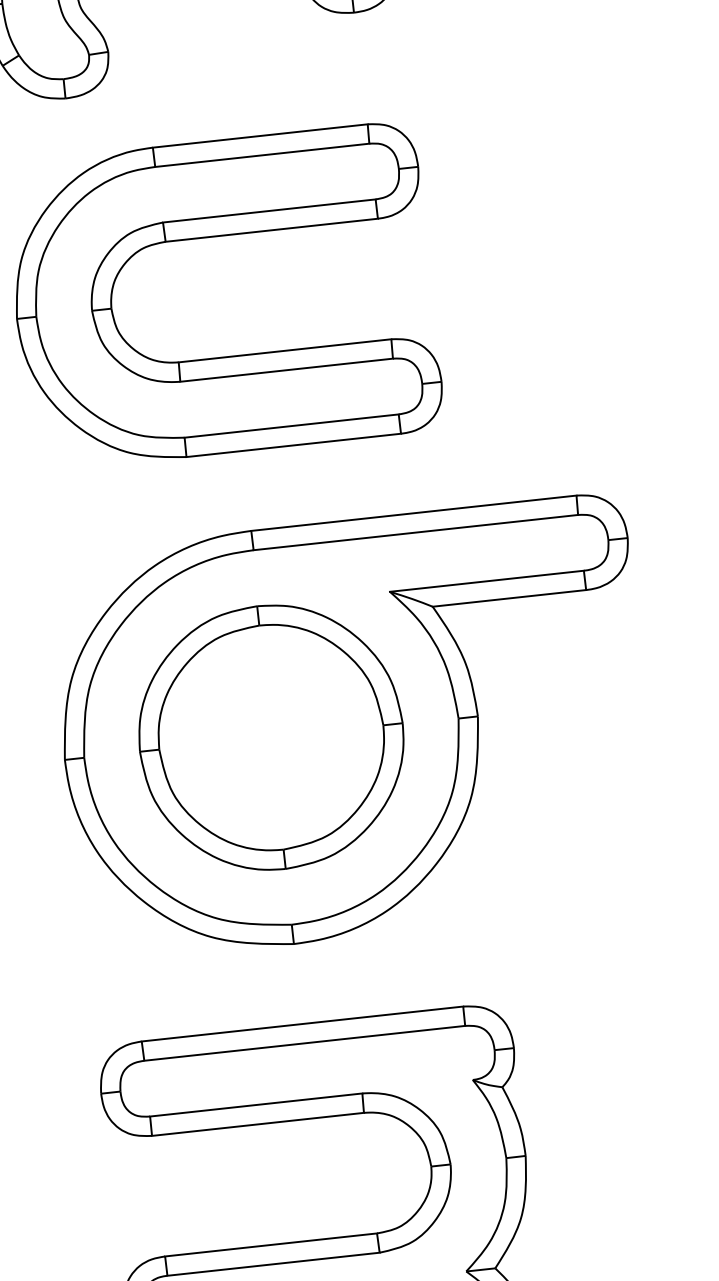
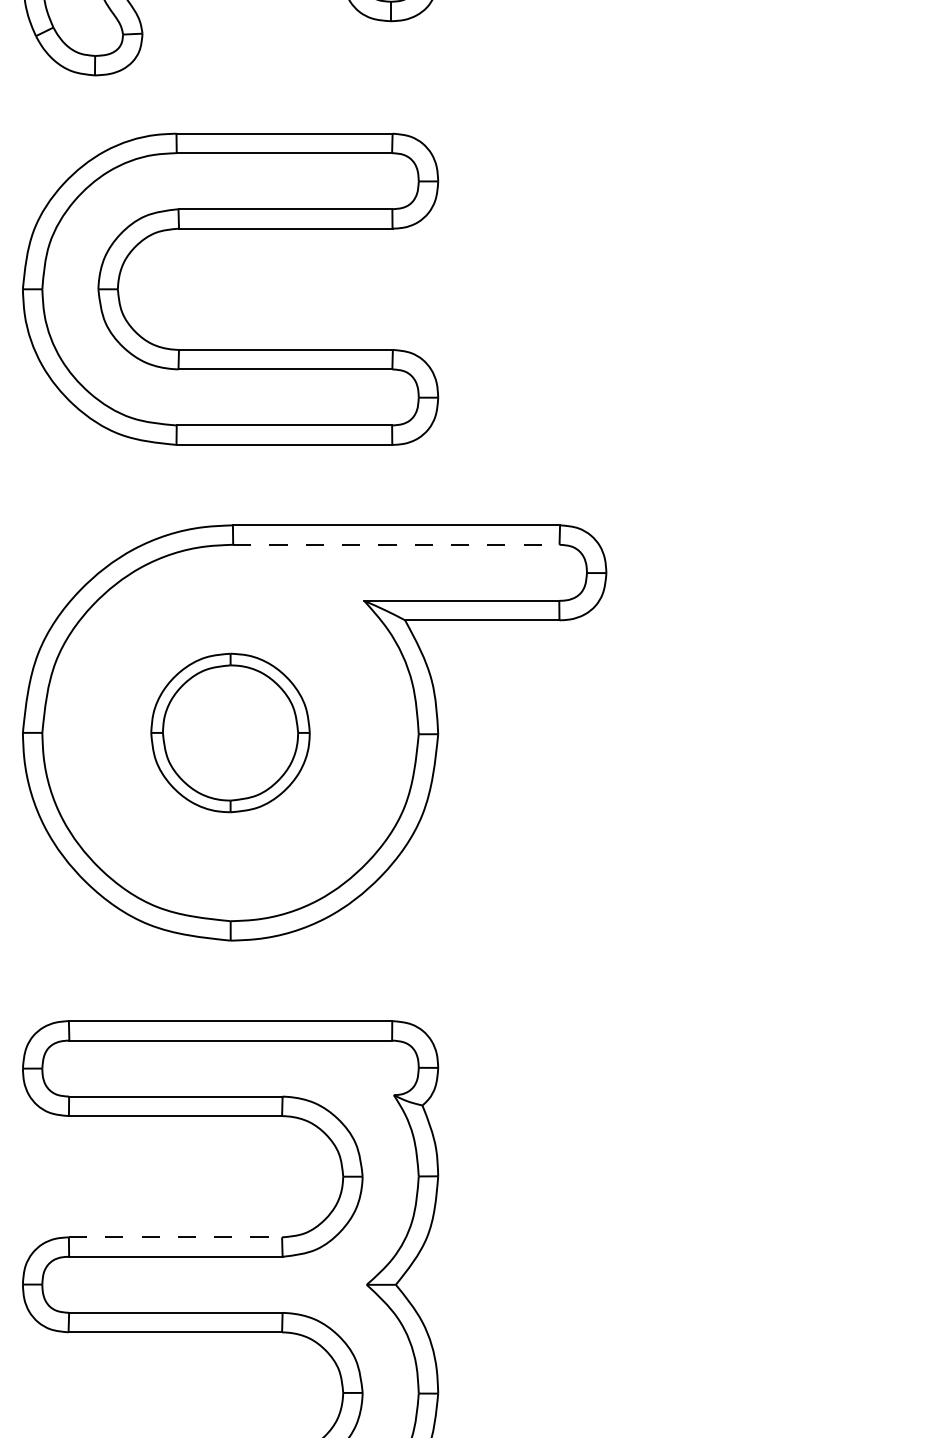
line: (415, 532) -> (396, 544), solid -> dashed
part: (271, 737) -> (230, 732), size x0.6
line: (271, 1245) -> (175, 1237), solid -> dashed

